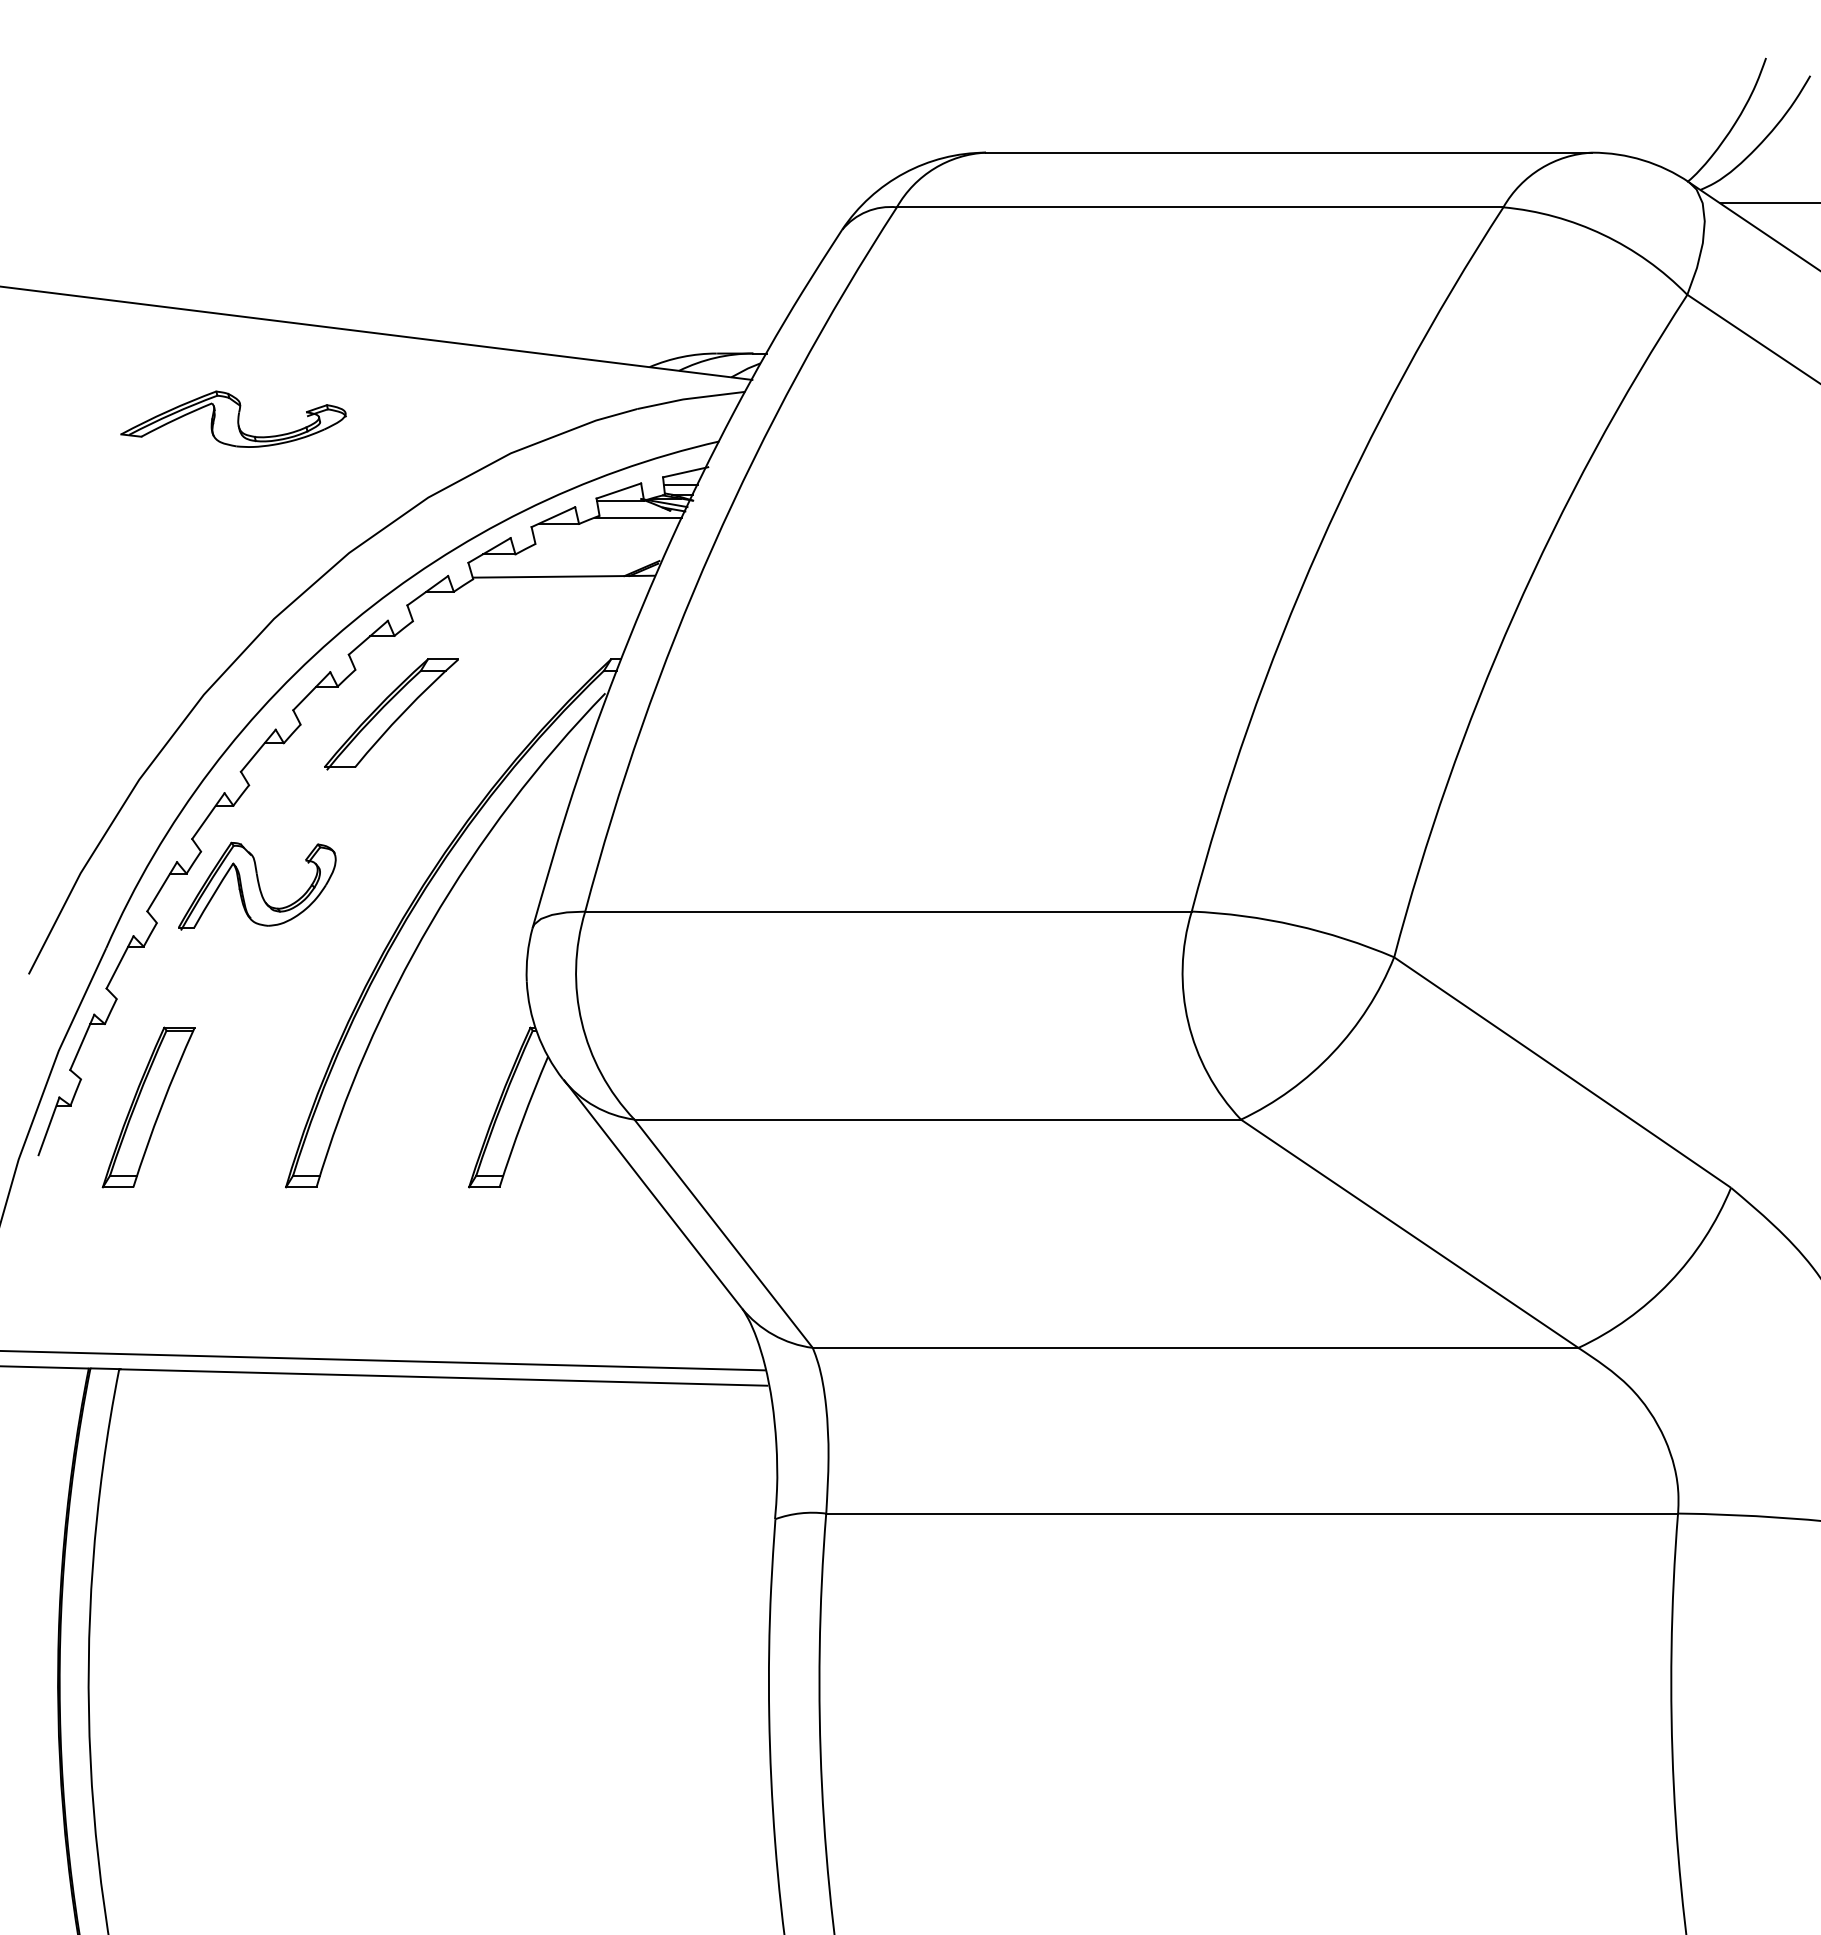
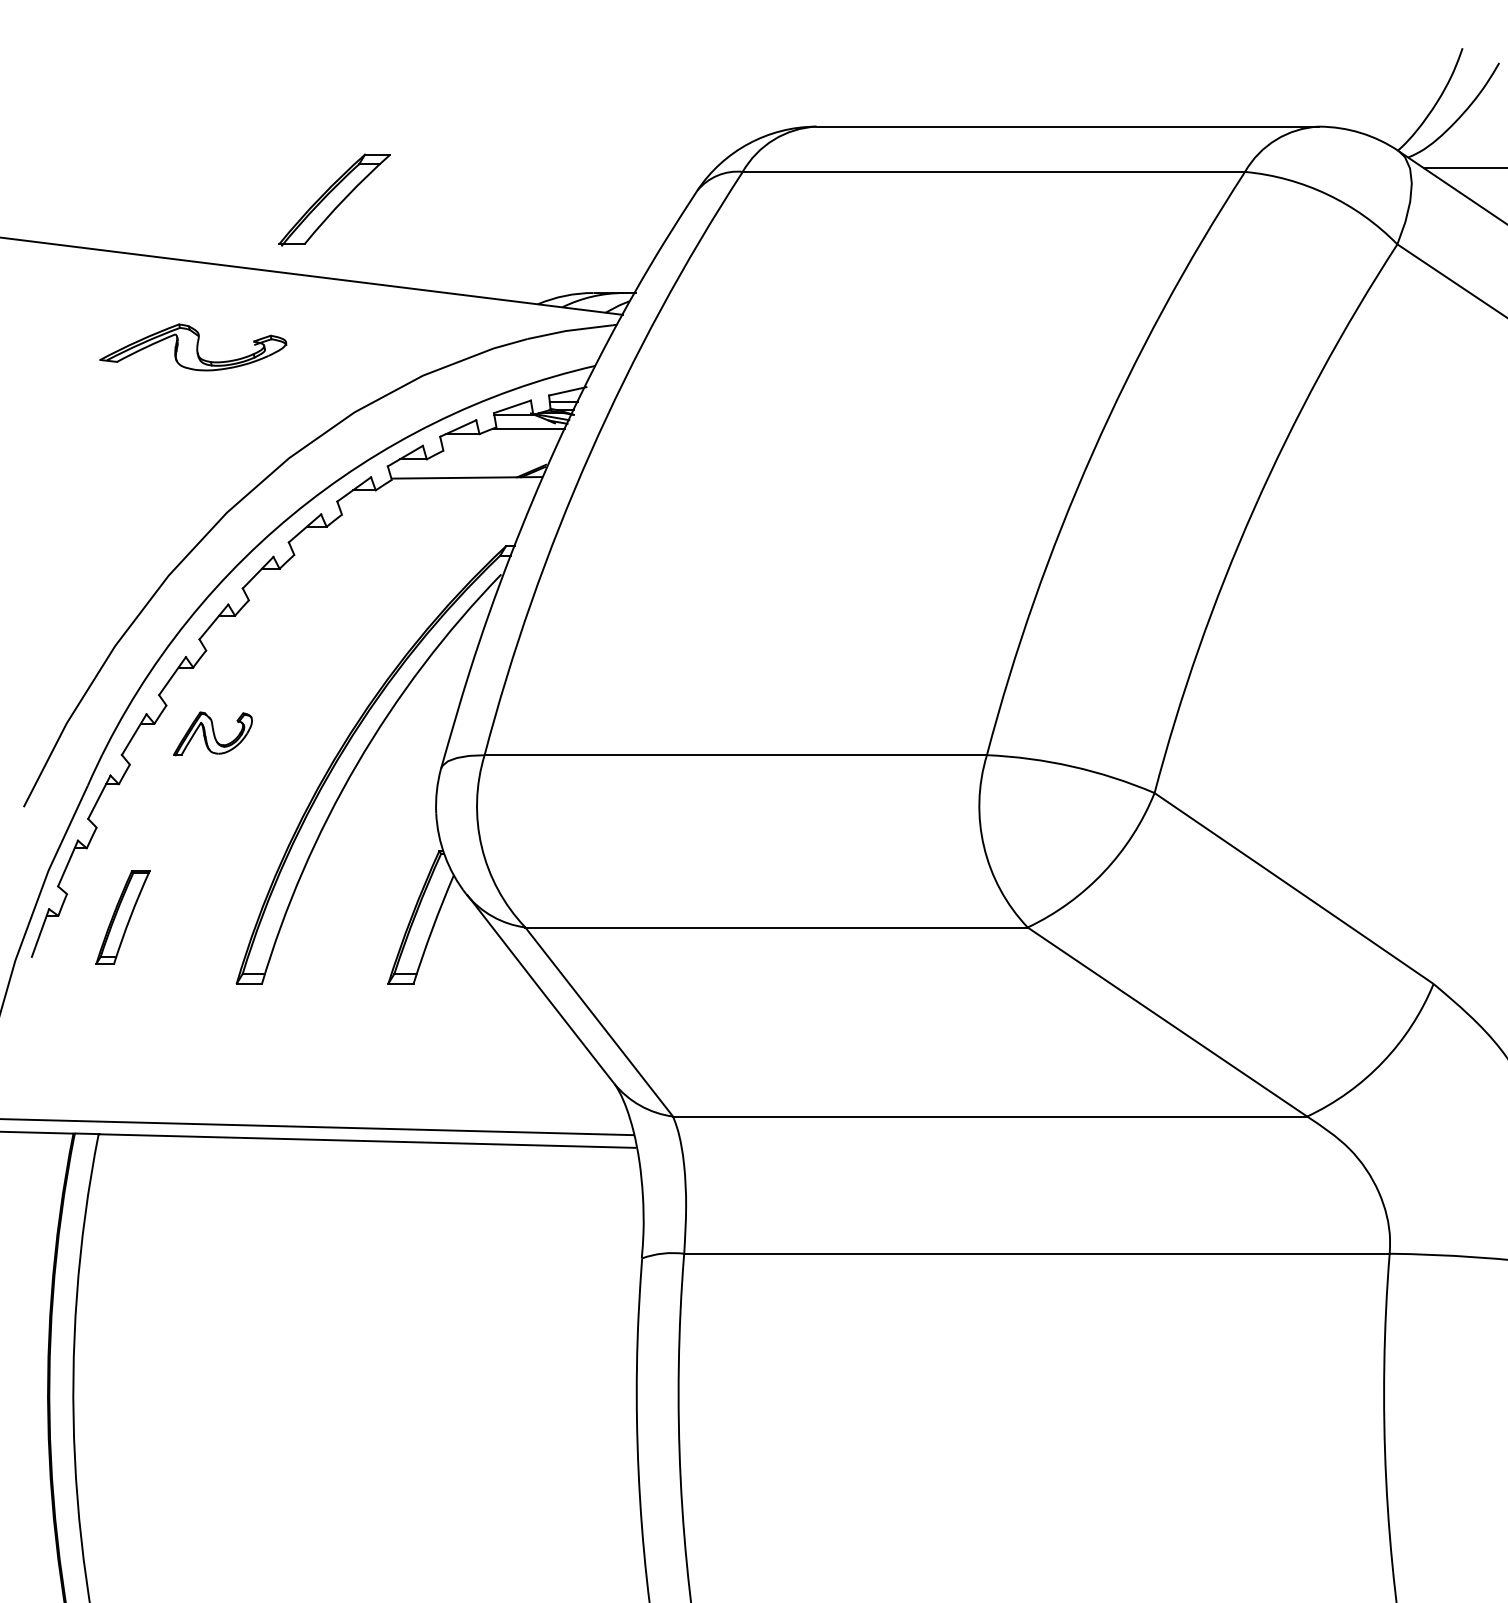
part: (391, 714) -> (334, 200), moved
part: (257, 885) -> (213, 733), size x0.6
part: (148, 1107) -> (122, 917), size x0.7

